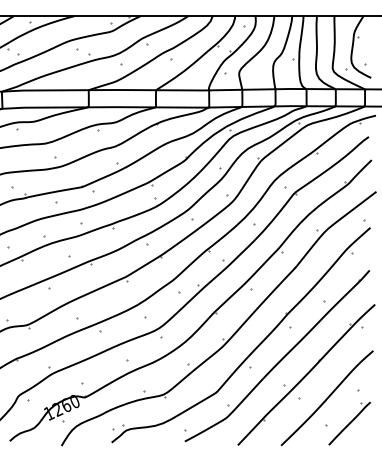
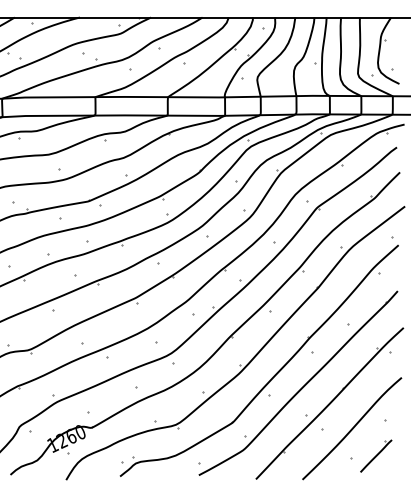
part: (349, 423) -> (376, 455), size x0.7

